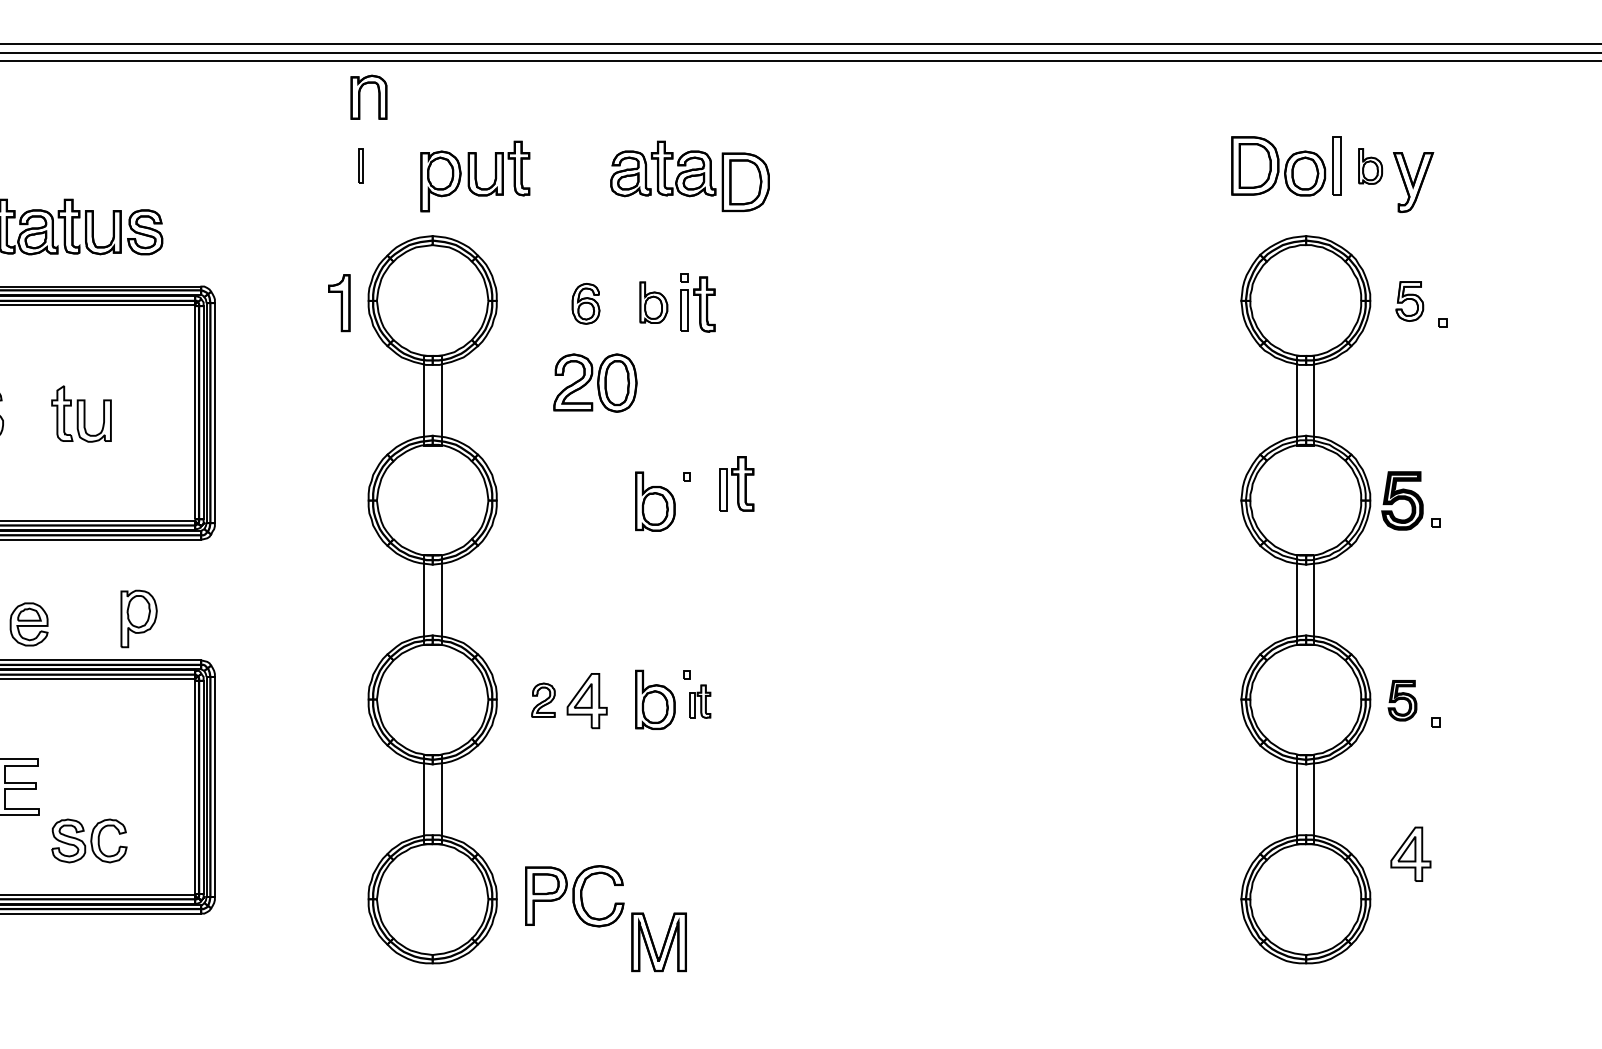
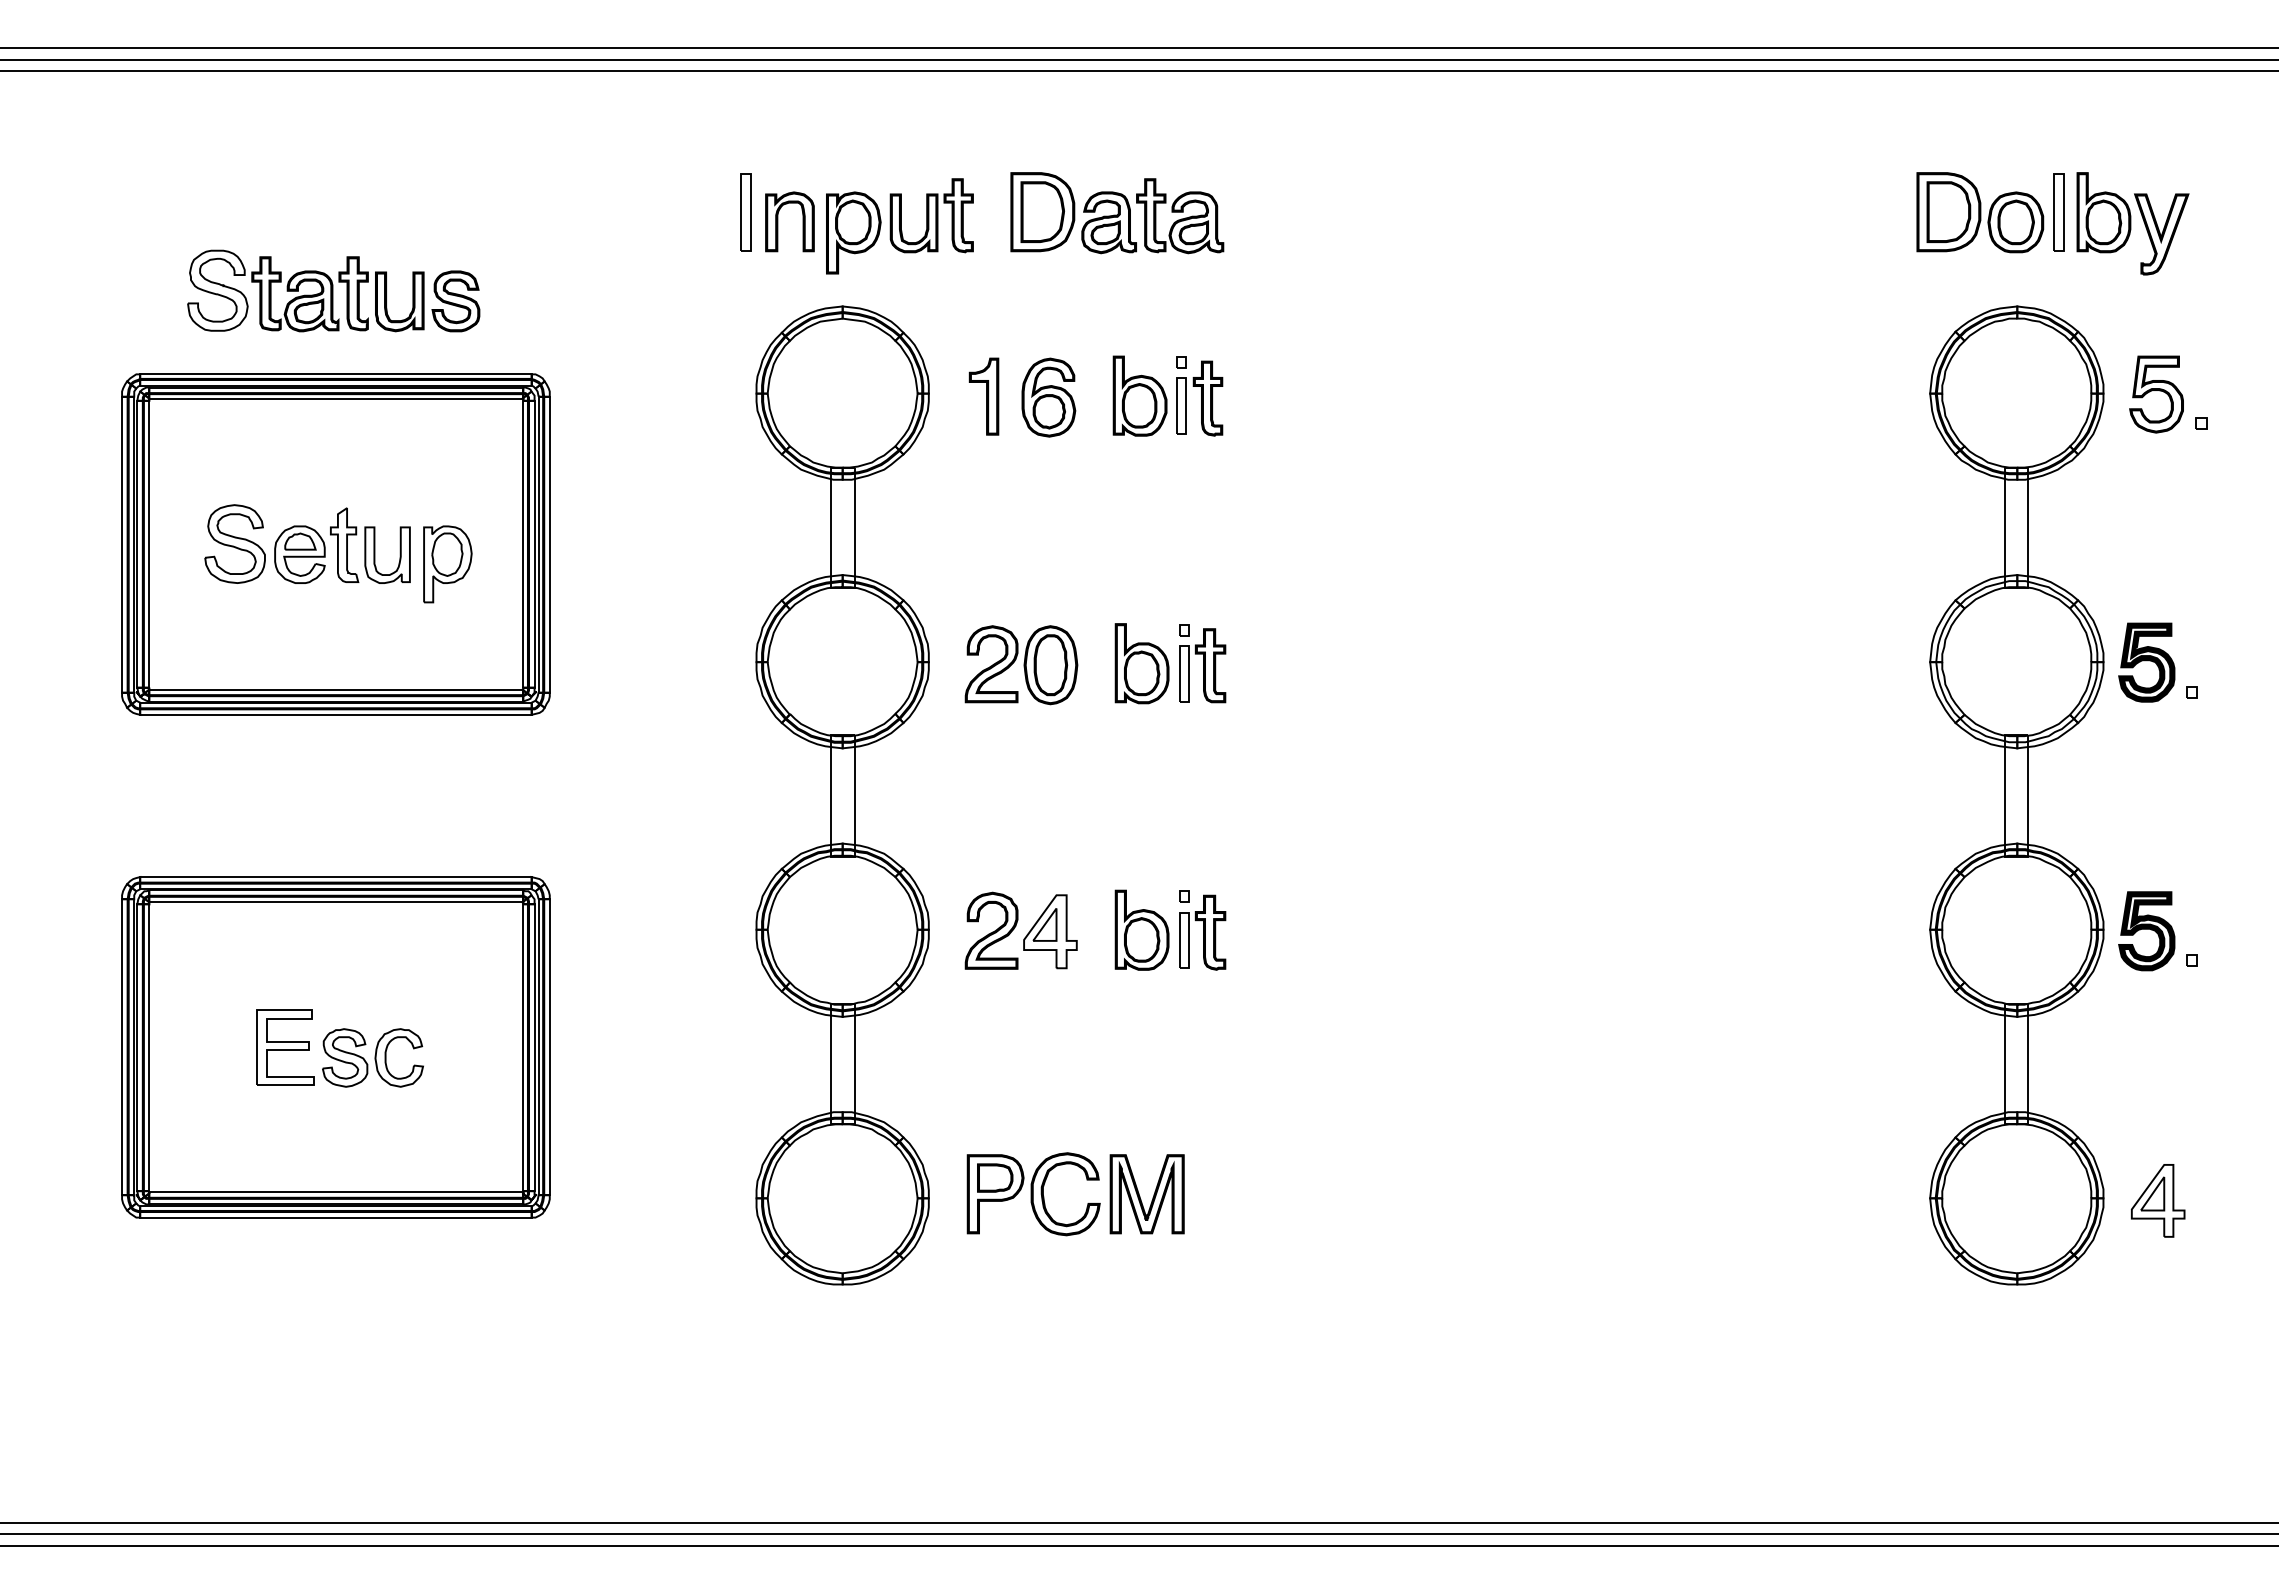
part: (360, 97) -> (778, 221), moved
part: (360, 166) -> (745, 212), size x1.67
part: (1370, 166) -> (2103, 212), size x1.67
part: (745, 182) -> (1042, 212), moved
part: (1409, 301) -> (2156, 394), size x1.43
part: (653, 302) -> (1139, 395), size x1.43
part: (338, 303) -> (983, 396), moved
part: (585, 303) -> (1048, 397), size x1.43
part: (595, 383) -> (1021, 665), moved
part: (736, 483) -> (1202, 665), moved
part: (138, 619) -> (447, 564), moved
part: (28, 624) -> (299, 554), moved
part: (543, 700) -> (991, 930), size x1.67
part: (1402, 700) -> (2146, 931), size x1.43
part: (700, 701) -> (1202, 932), size x1.67
part: (89, 840) -> (372, 1057), moved
part: (1410, 854) -> (2157, 1200), moved
part: (654, 944) -> (1140, 1196), moved

